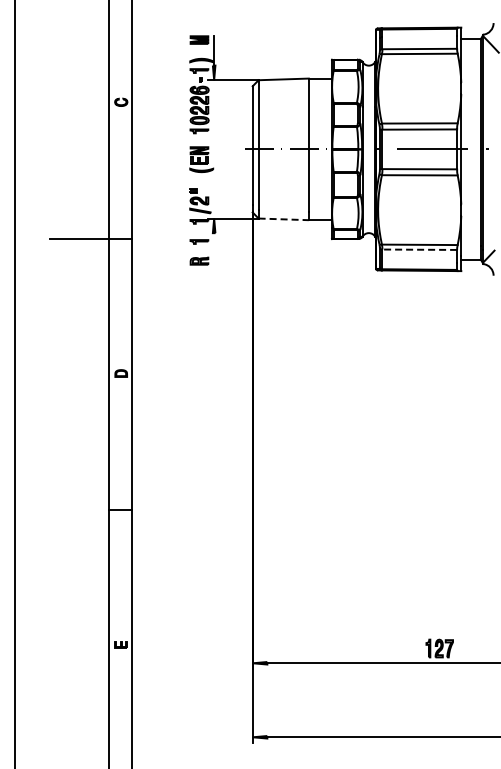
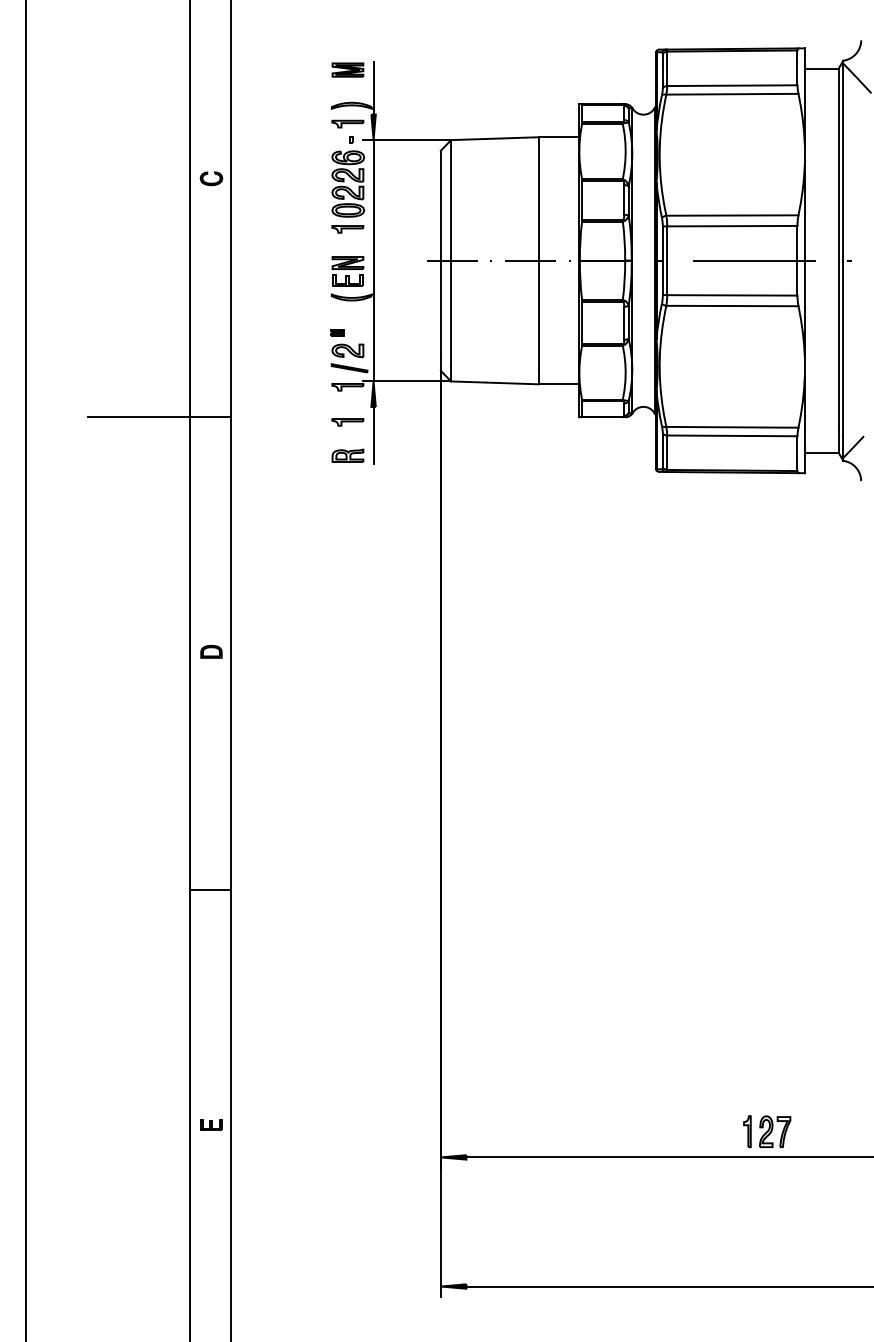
line: (214, 149) -> (374, 260), added
line: (284, 219) -> (496, 383), dashed -> solid
line: (214, 249) -> (374, 435), added
line: (419, 249) -> (731, 435), dashed -> solid

